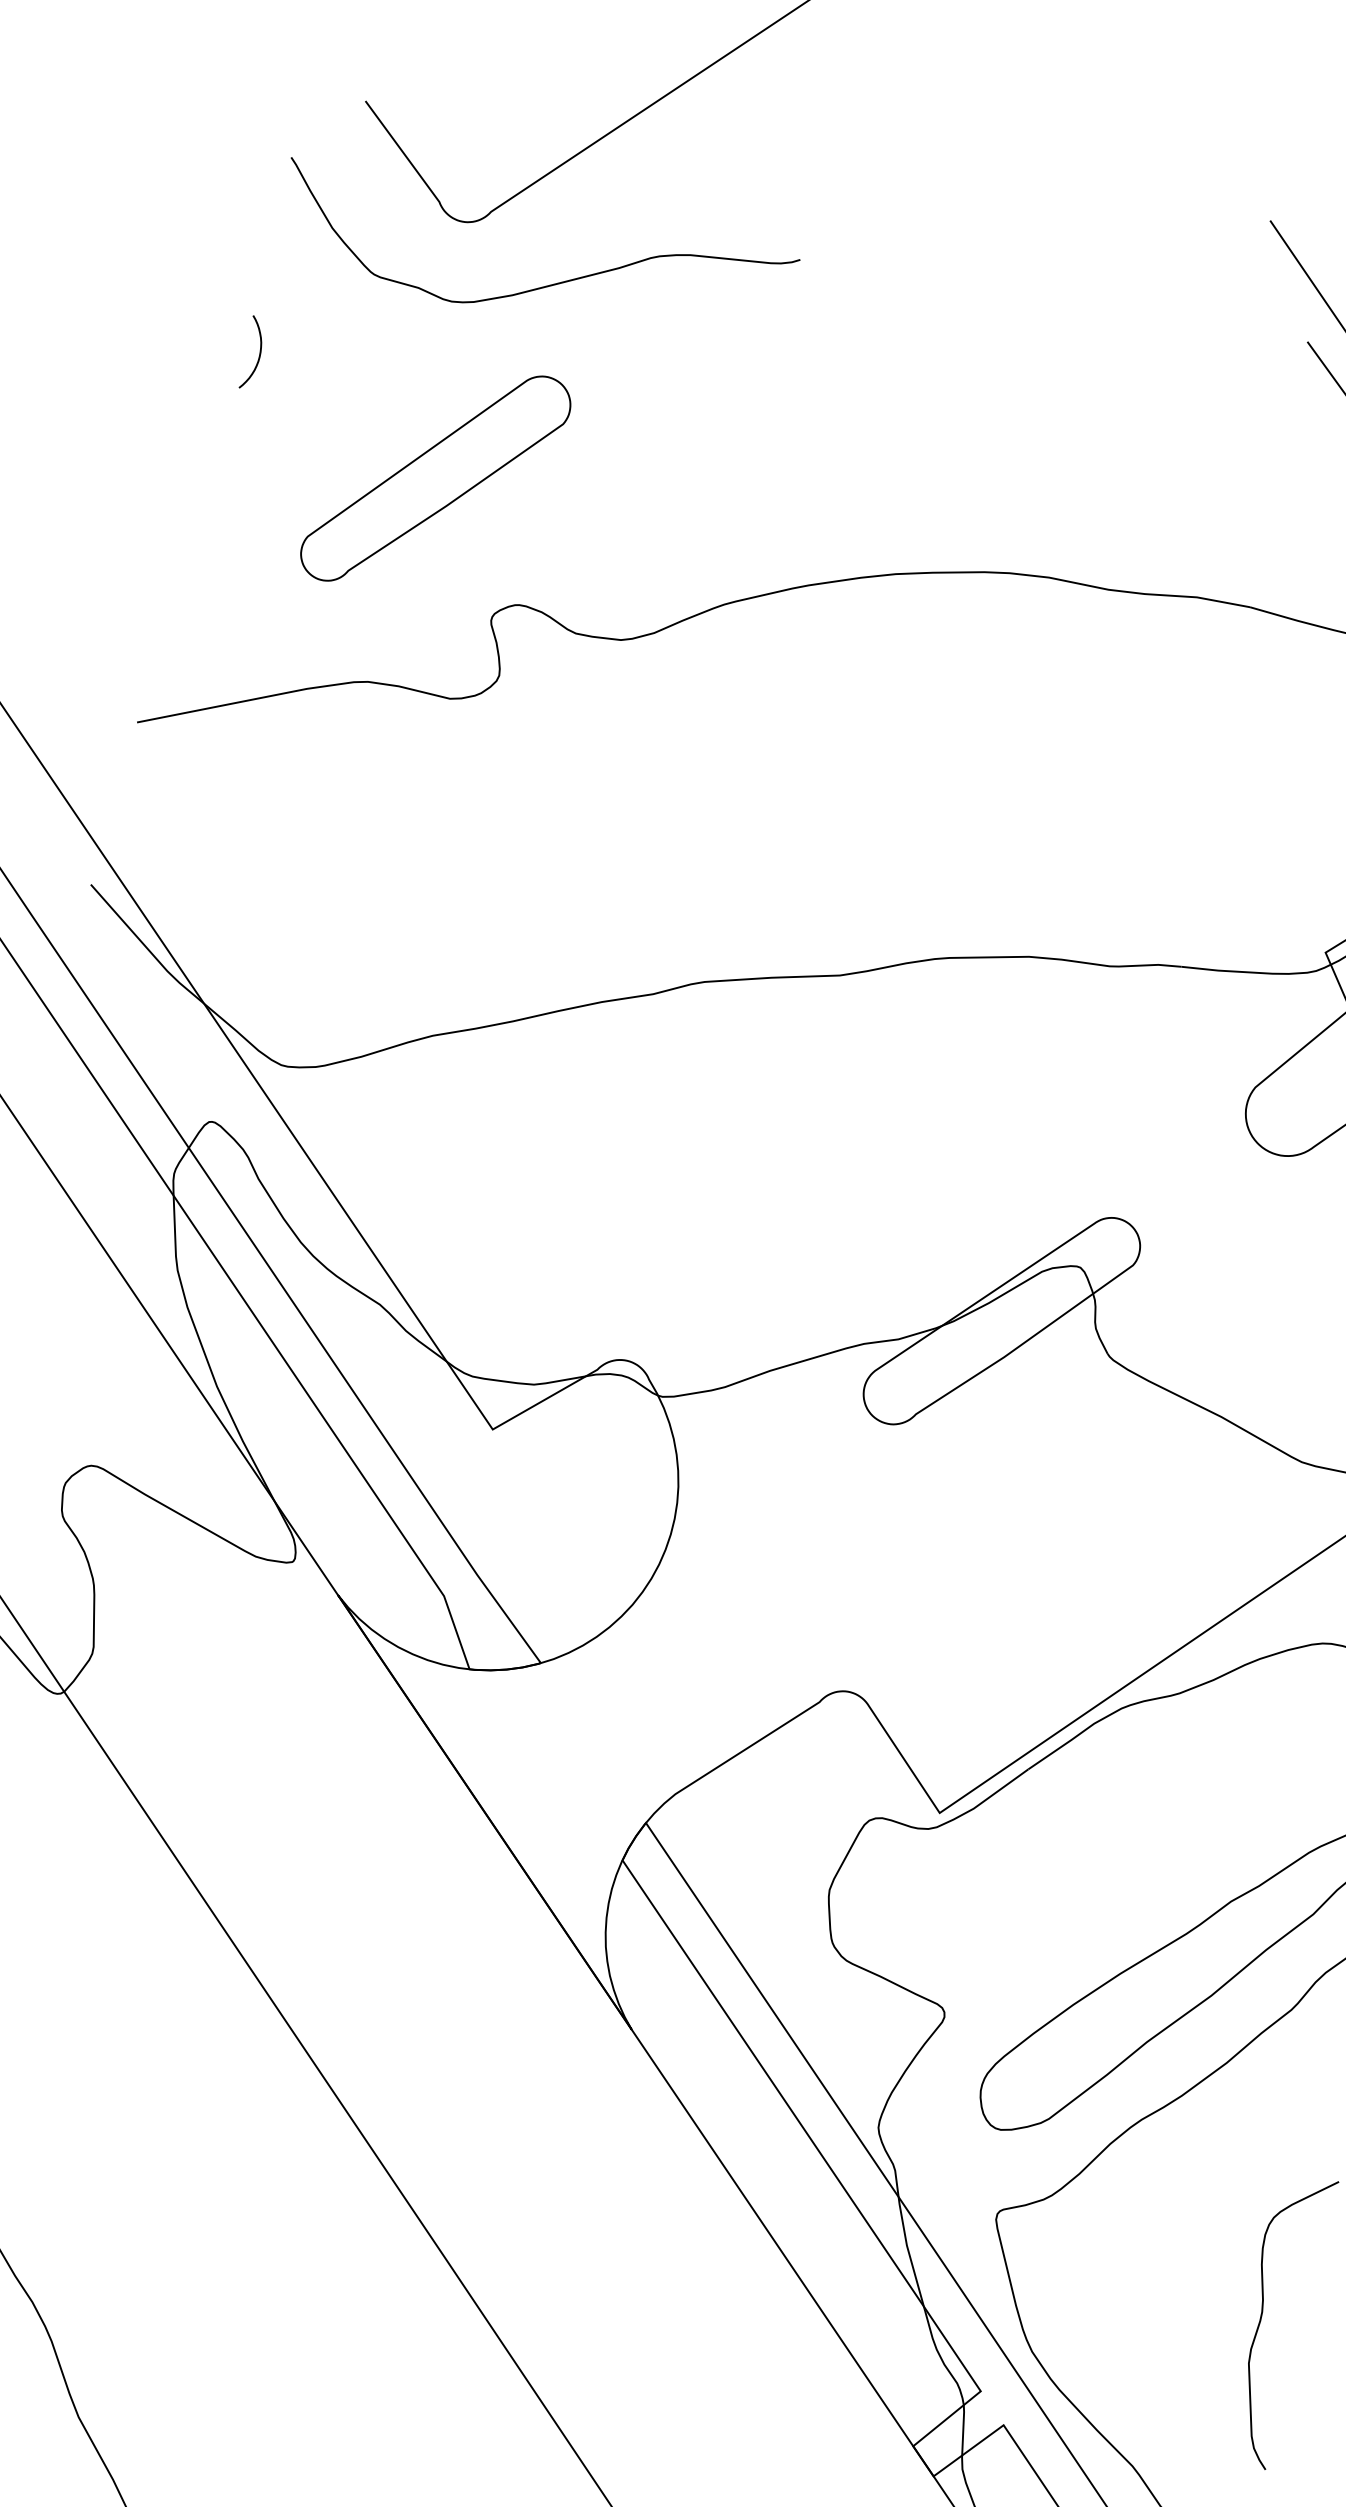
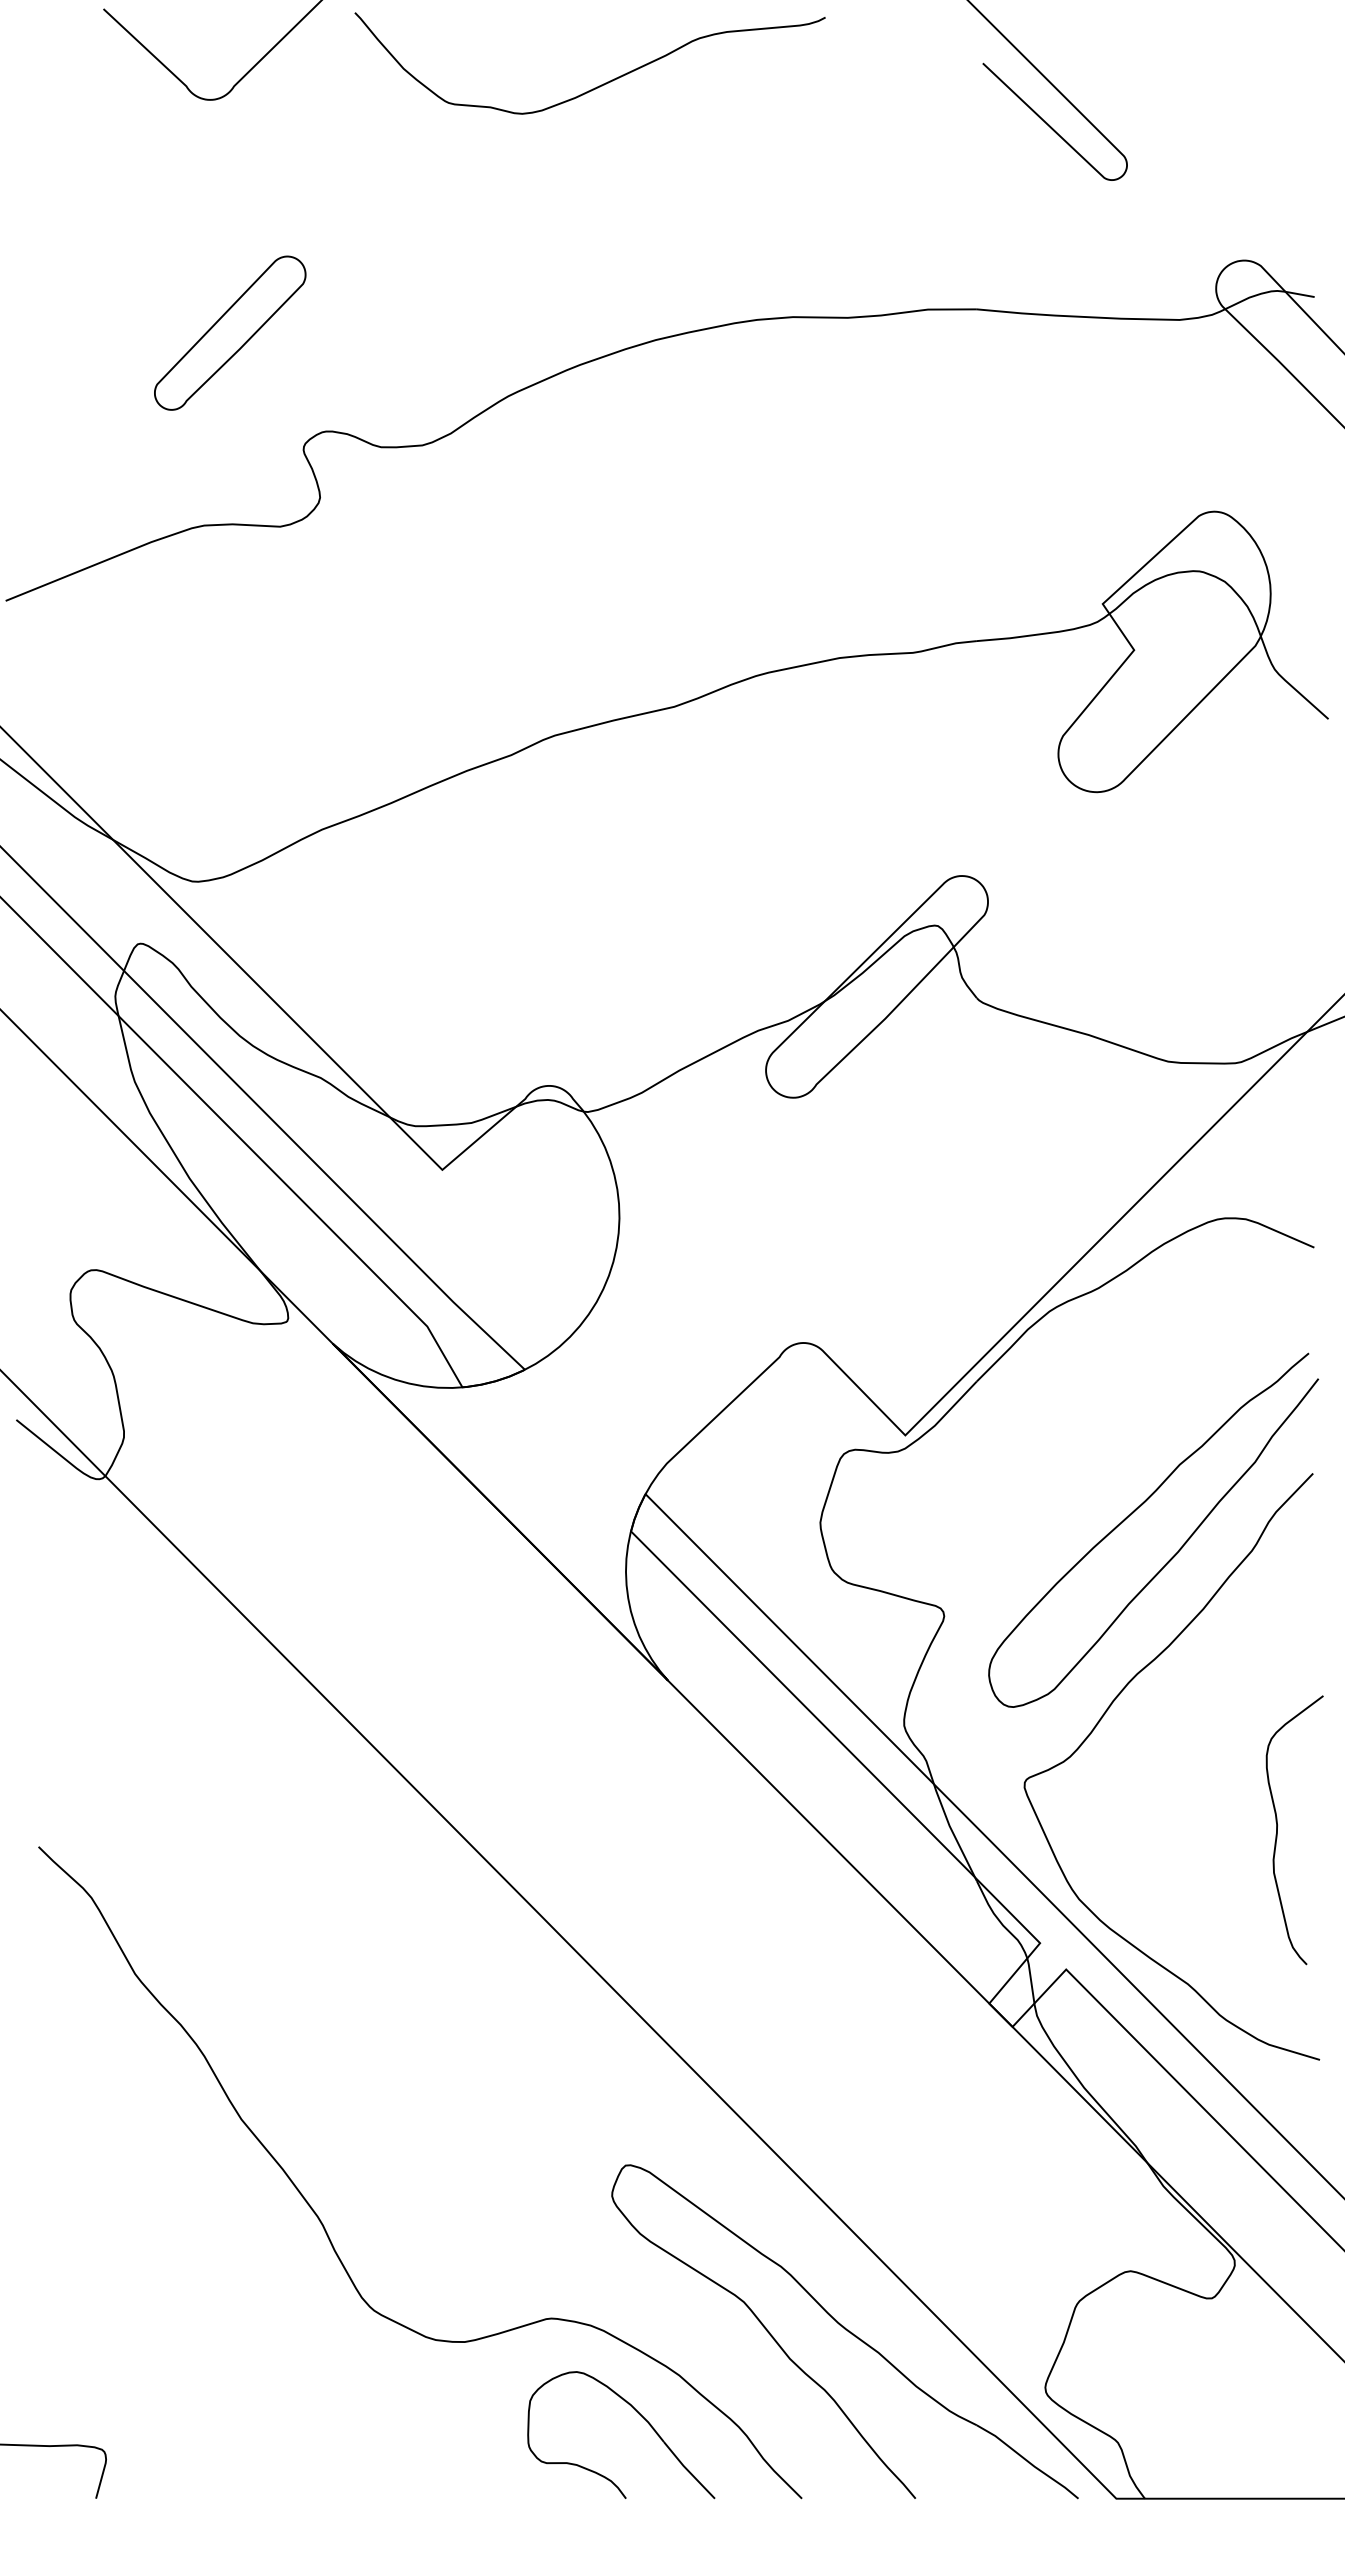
curve: (541, 286) -> (599, 85), moved
curve: (258, 354) -> (51, 252), removed
part: (435, 477) -> (229, 332), size x0.7

